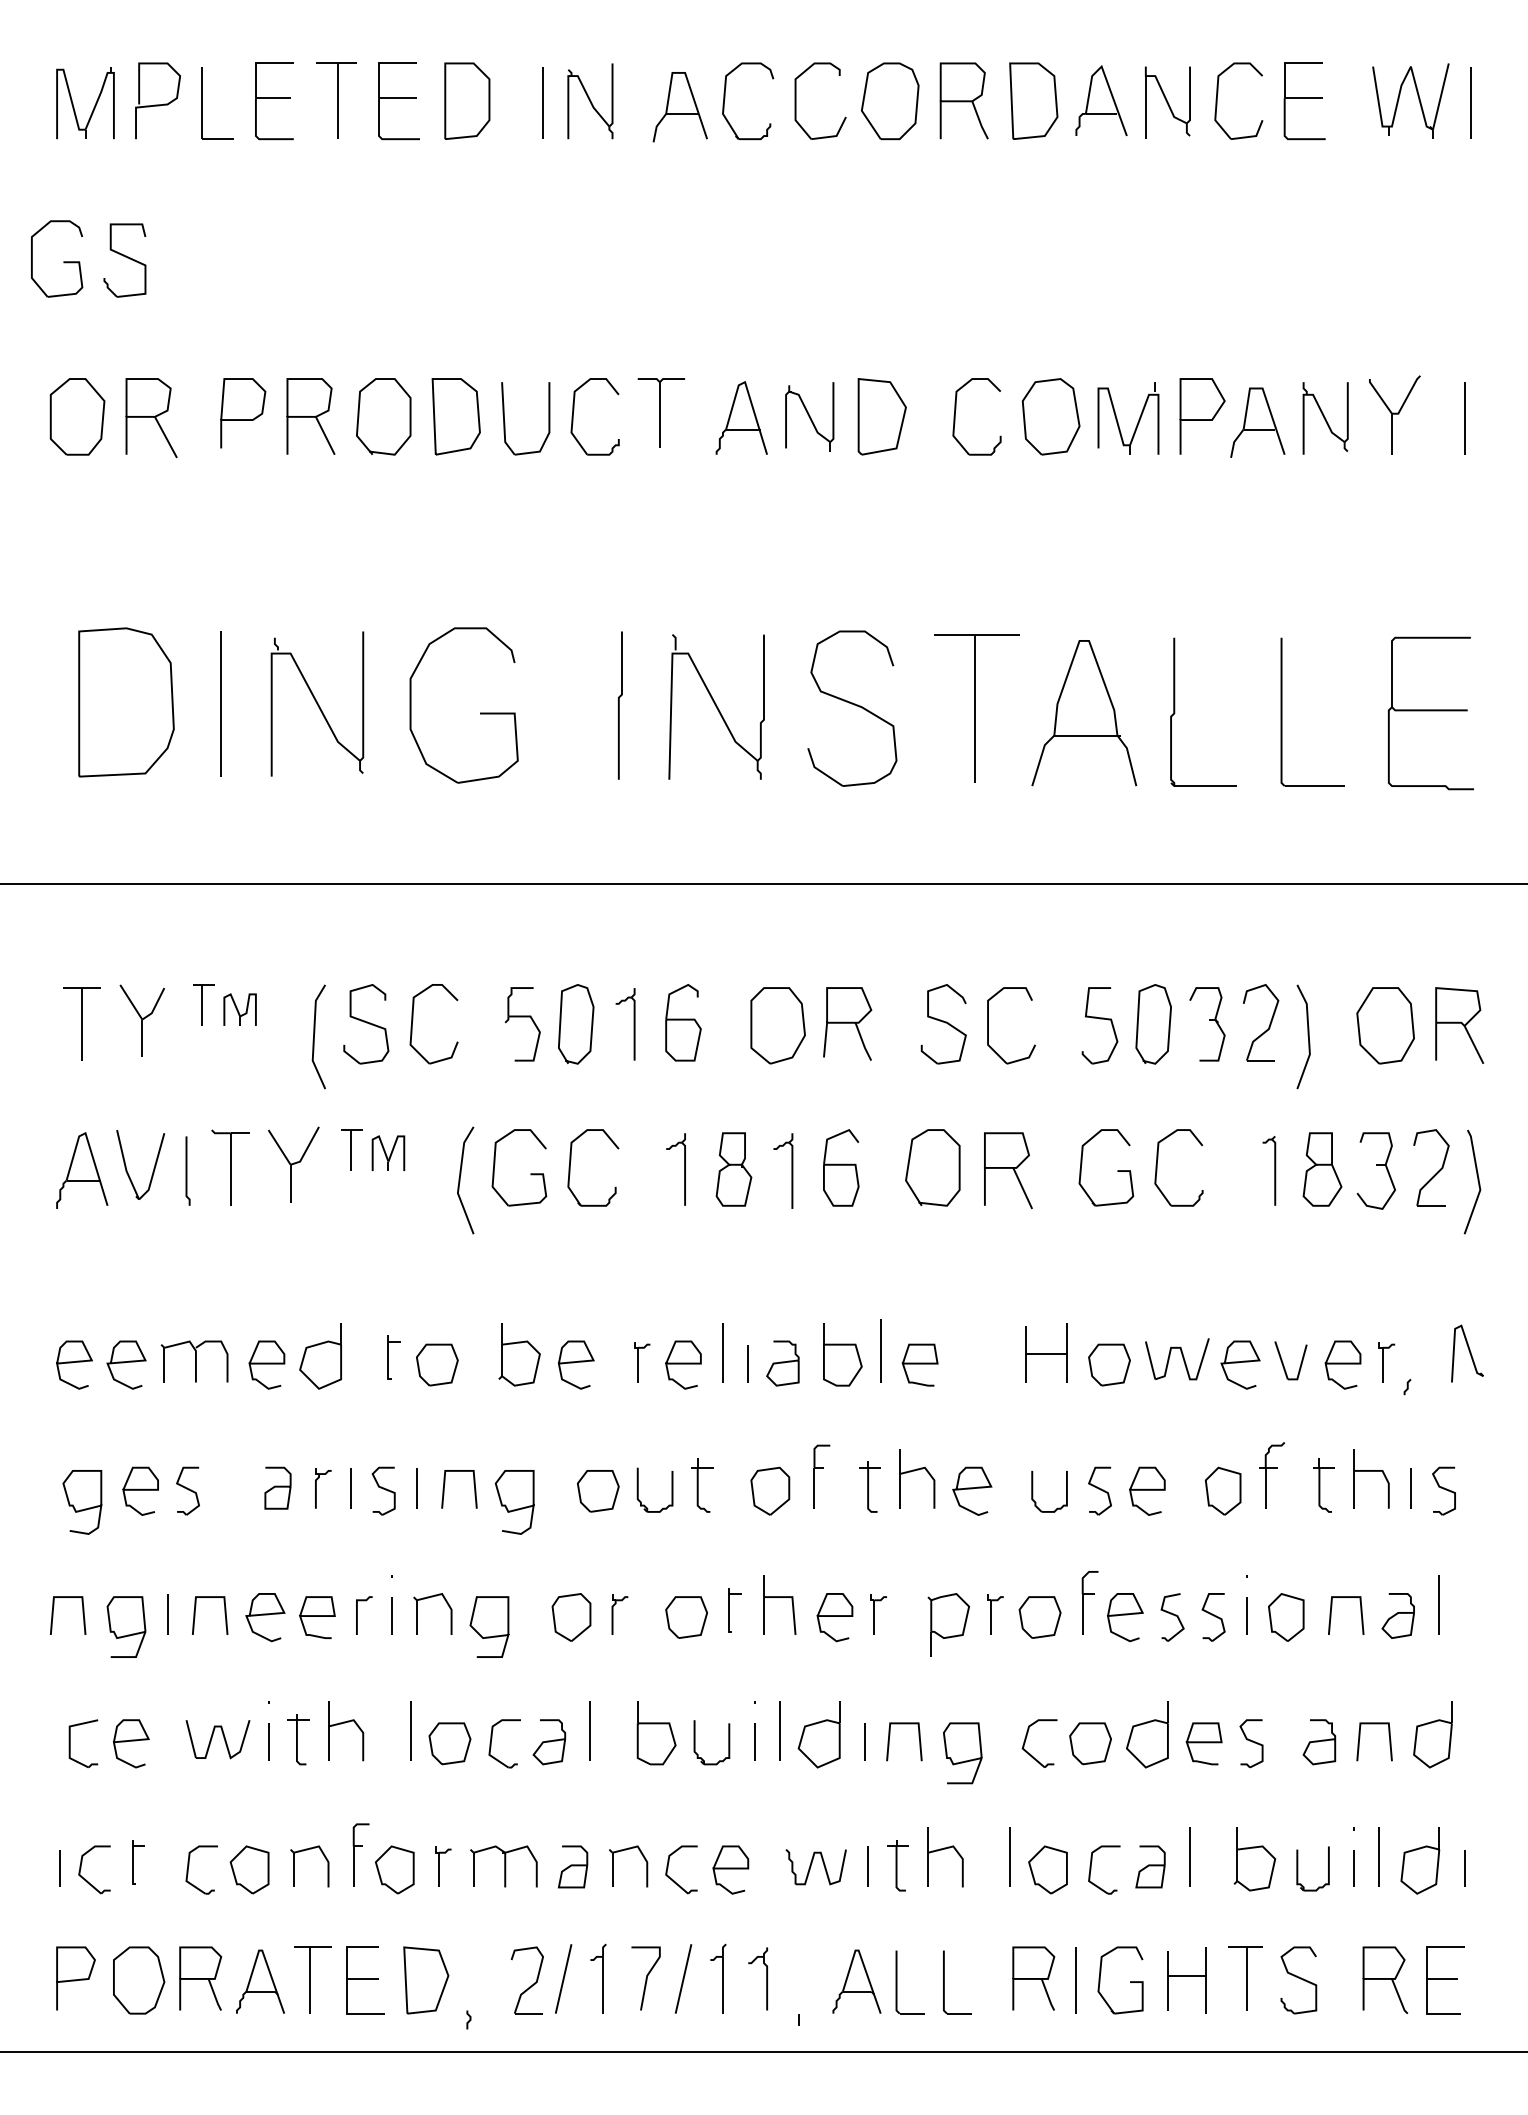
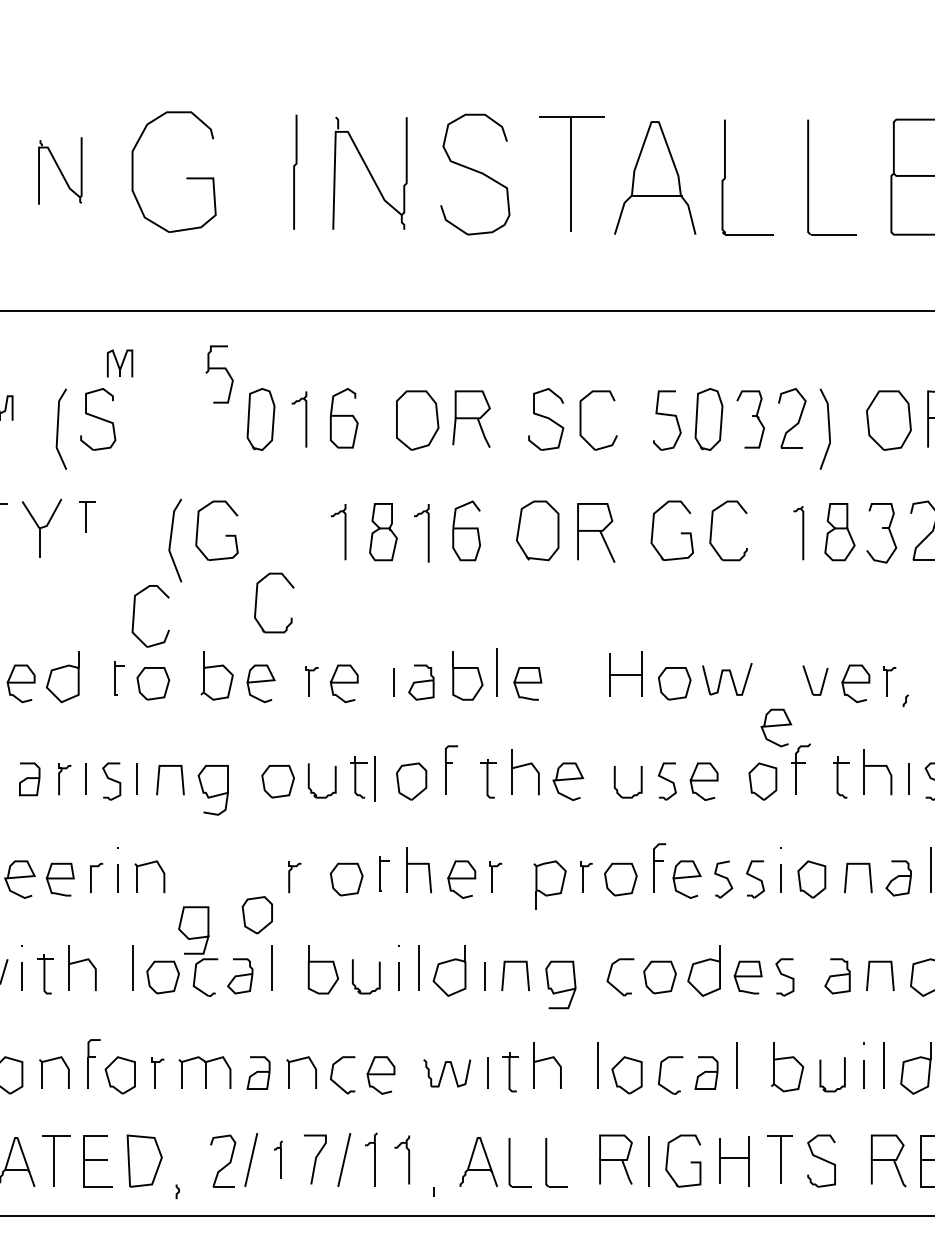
part: (317, 703) -> (60, 170), size x0.6
part: (522, 1017) -> (219, 369), moved
part: (413, 1020) -> (134, 613), moved
part: (388, 1152) -> (120, 362), moved
part: (571, 1161) -> (257, 598), moved
line: (722, 1352) -> (374, 778), moved
curve: (1240, 1362) -> (776, 726), moved
part: (571, 1617) -> (257, 915), moved
curve: (489, 1636) -> (193, 937), moved
part: (598, 1978) -> (278, 1159), size x0.7

